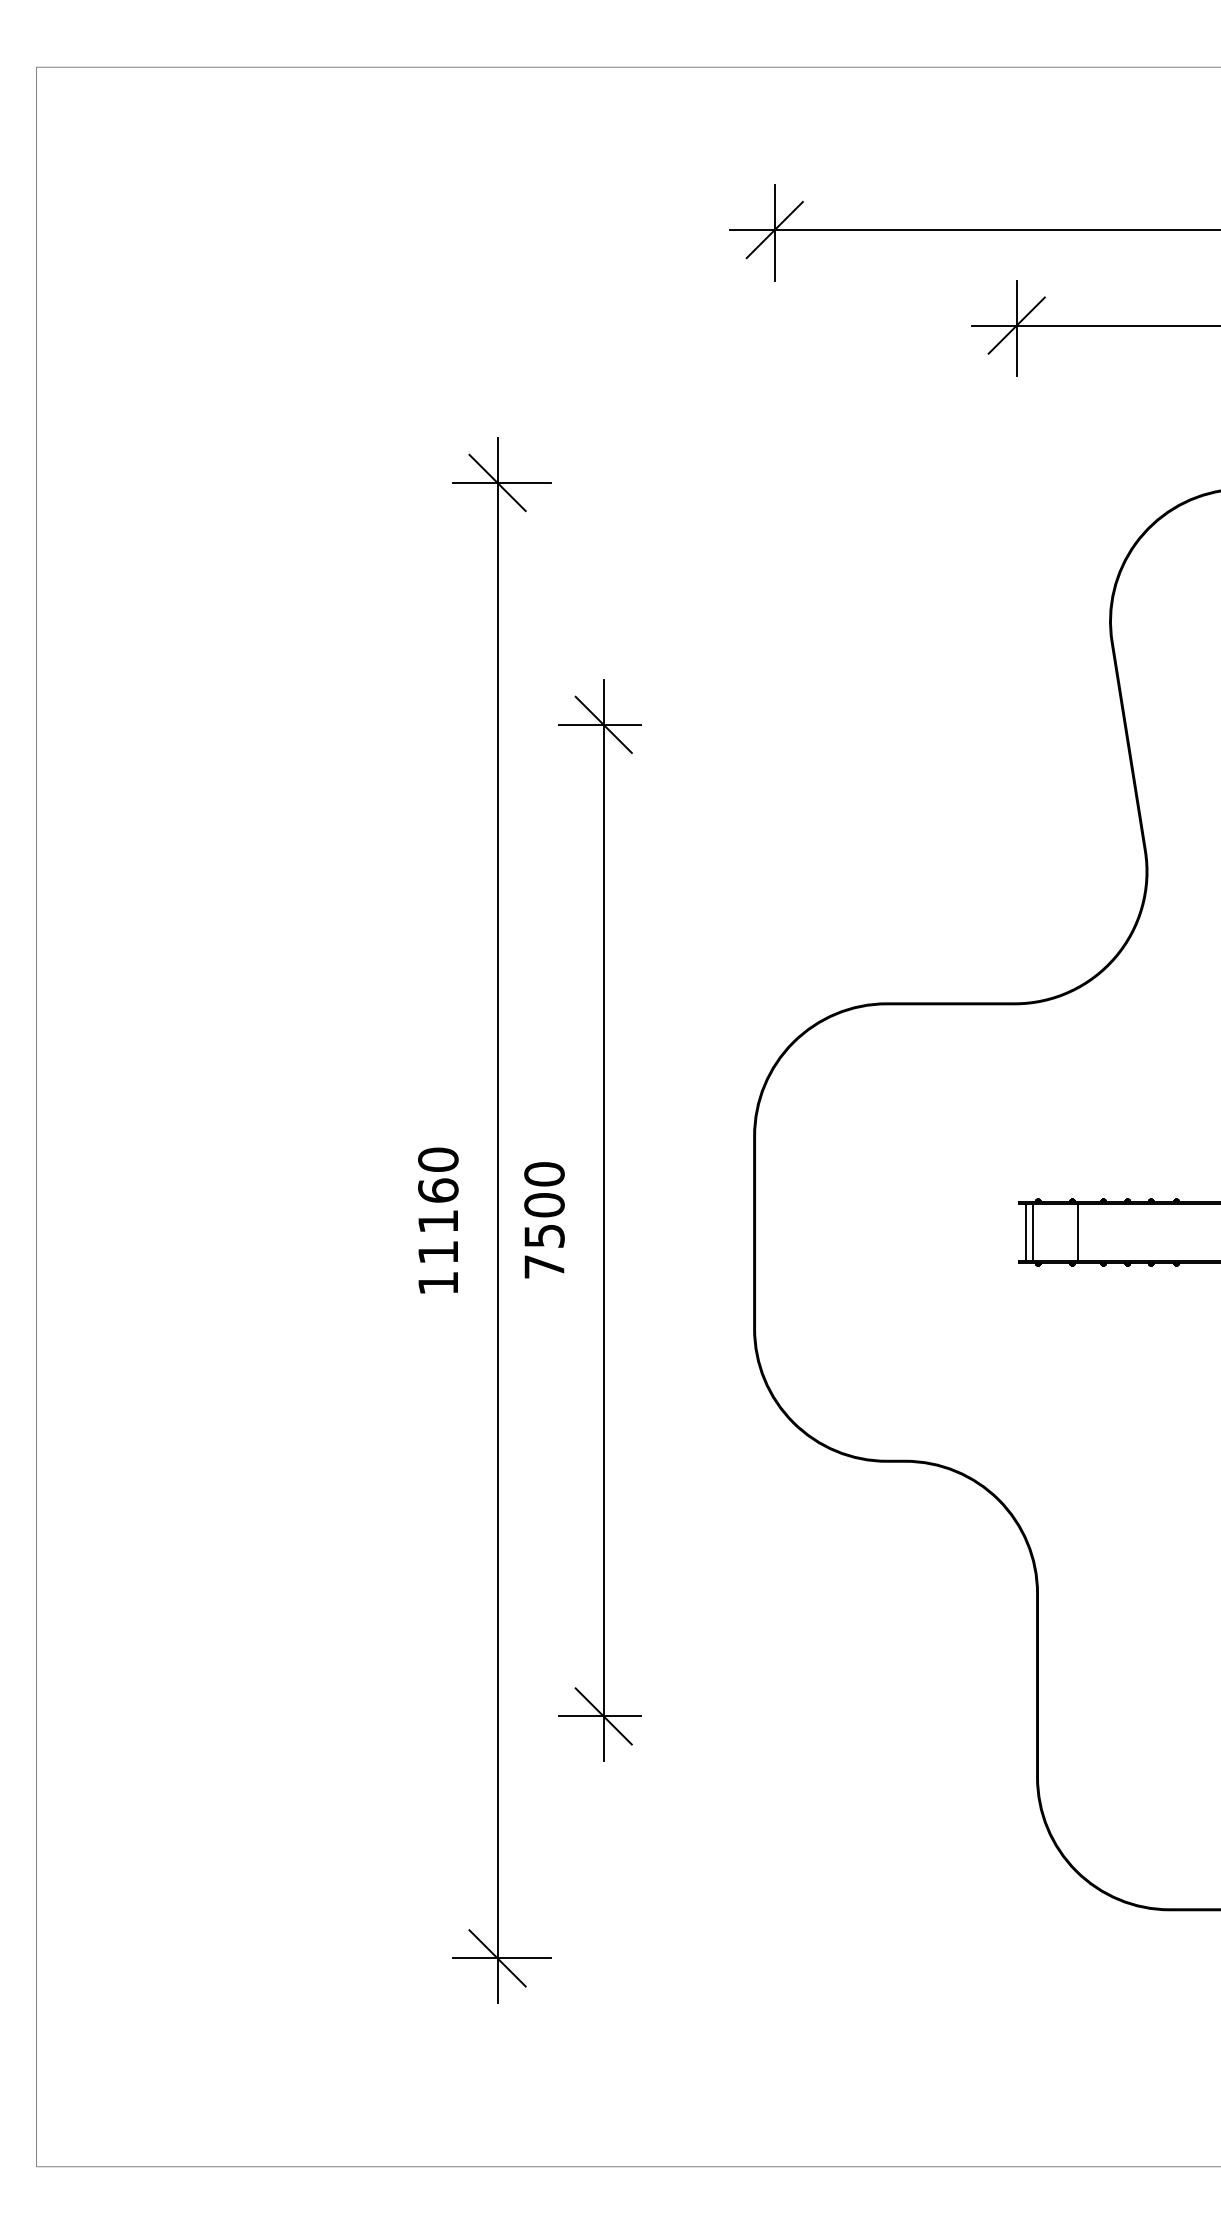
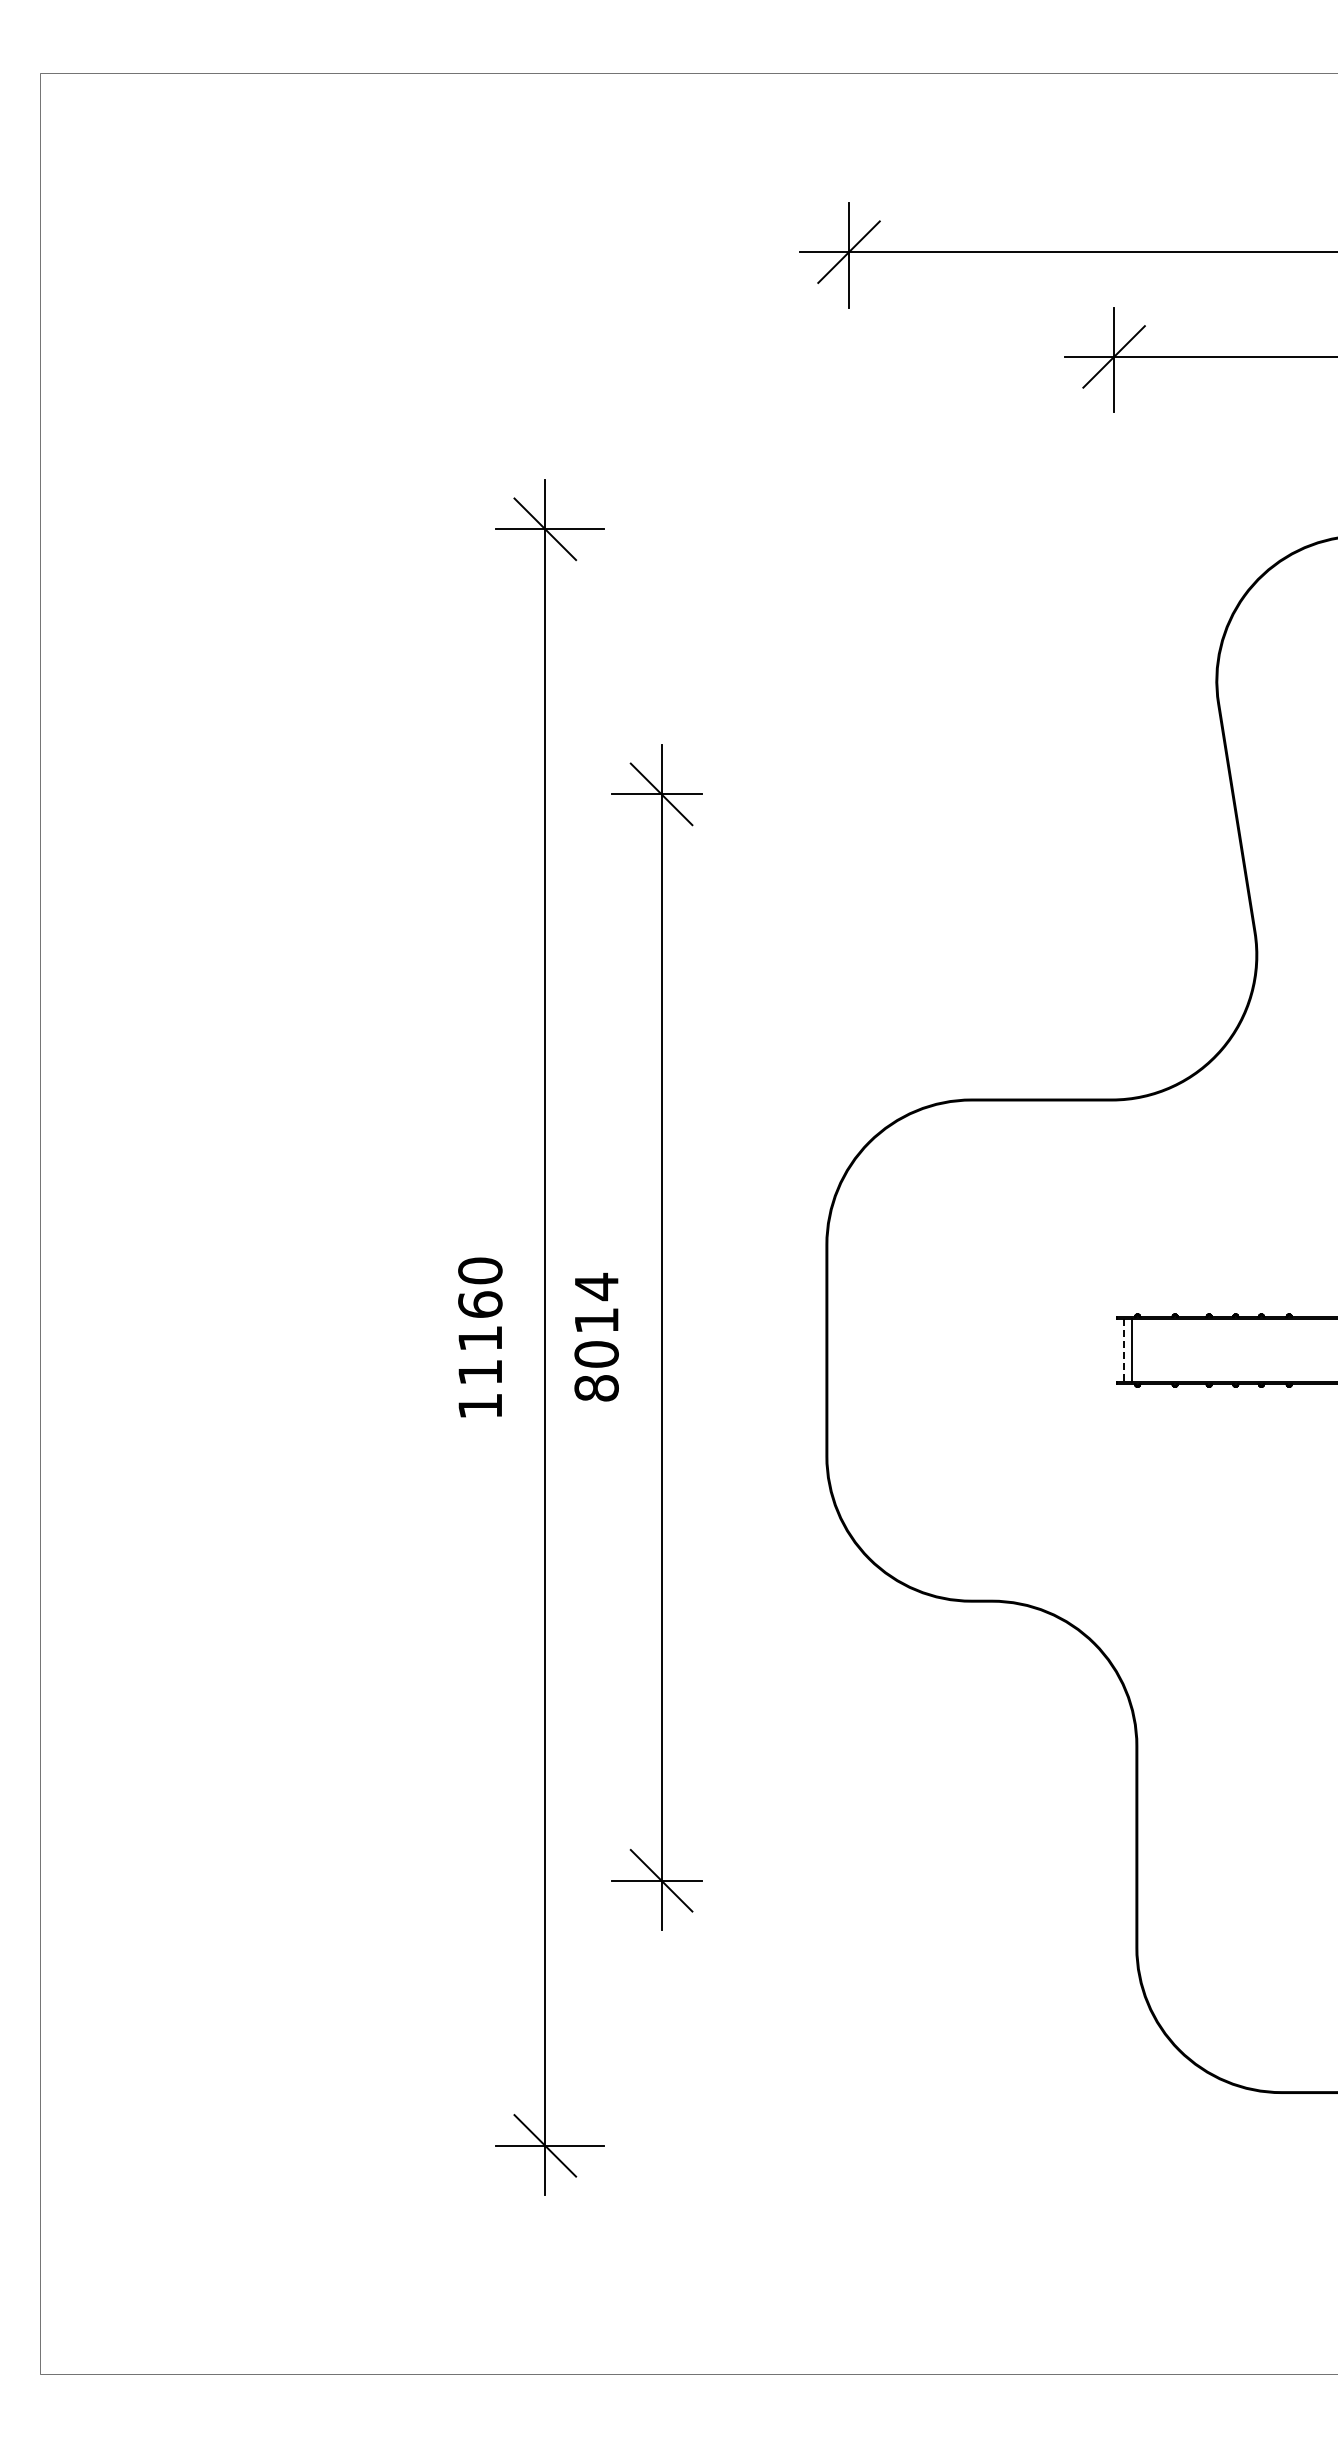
text: (544, 1219) -> (596, 1336), 7500 -> 8014
line: (1078, 1232) -> (1181, 1350), removed
line: (1026, 1233) -> (1124, 1351), solid -> dashed

